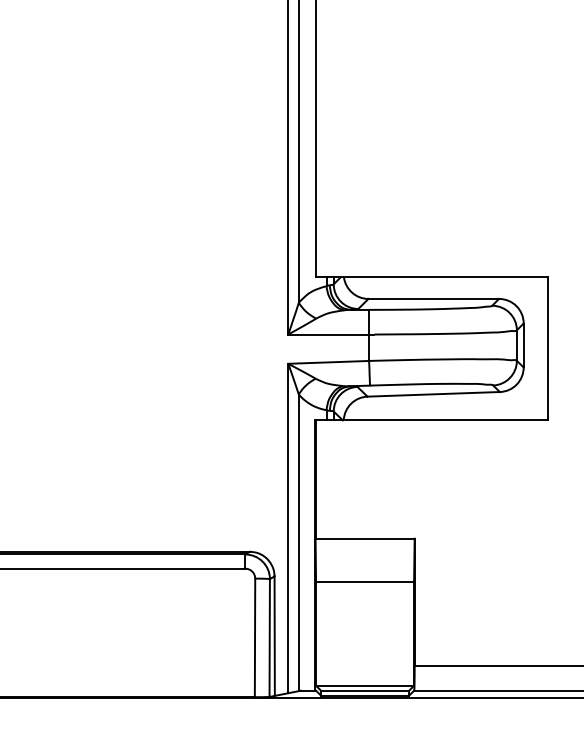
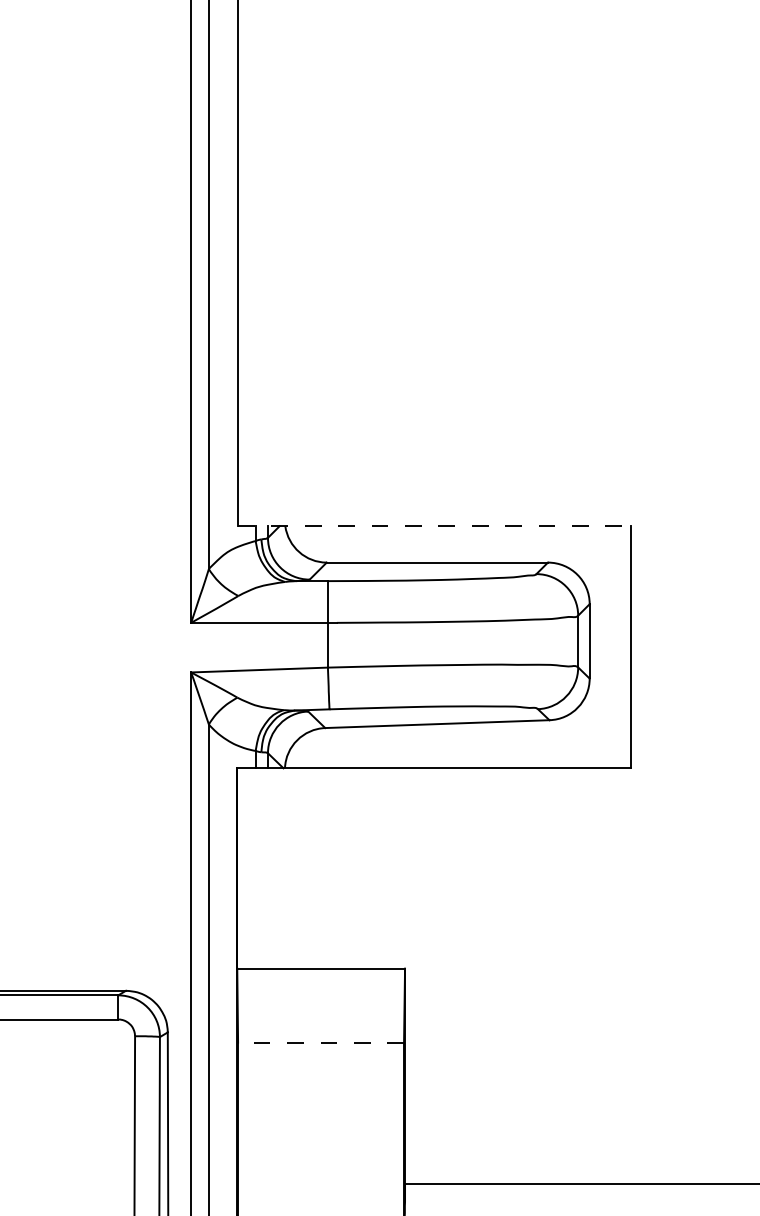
line: (432, 277) -> (435, 526), solid -> dashed
line: (364, 582) -> (320, 1042), solid -> dashed

